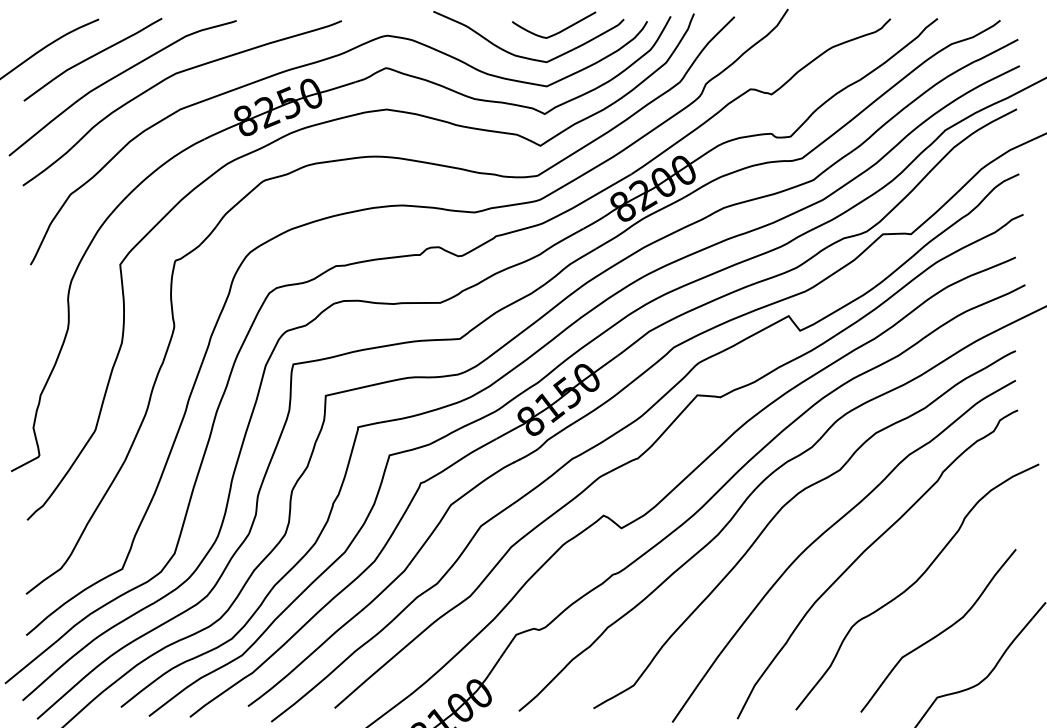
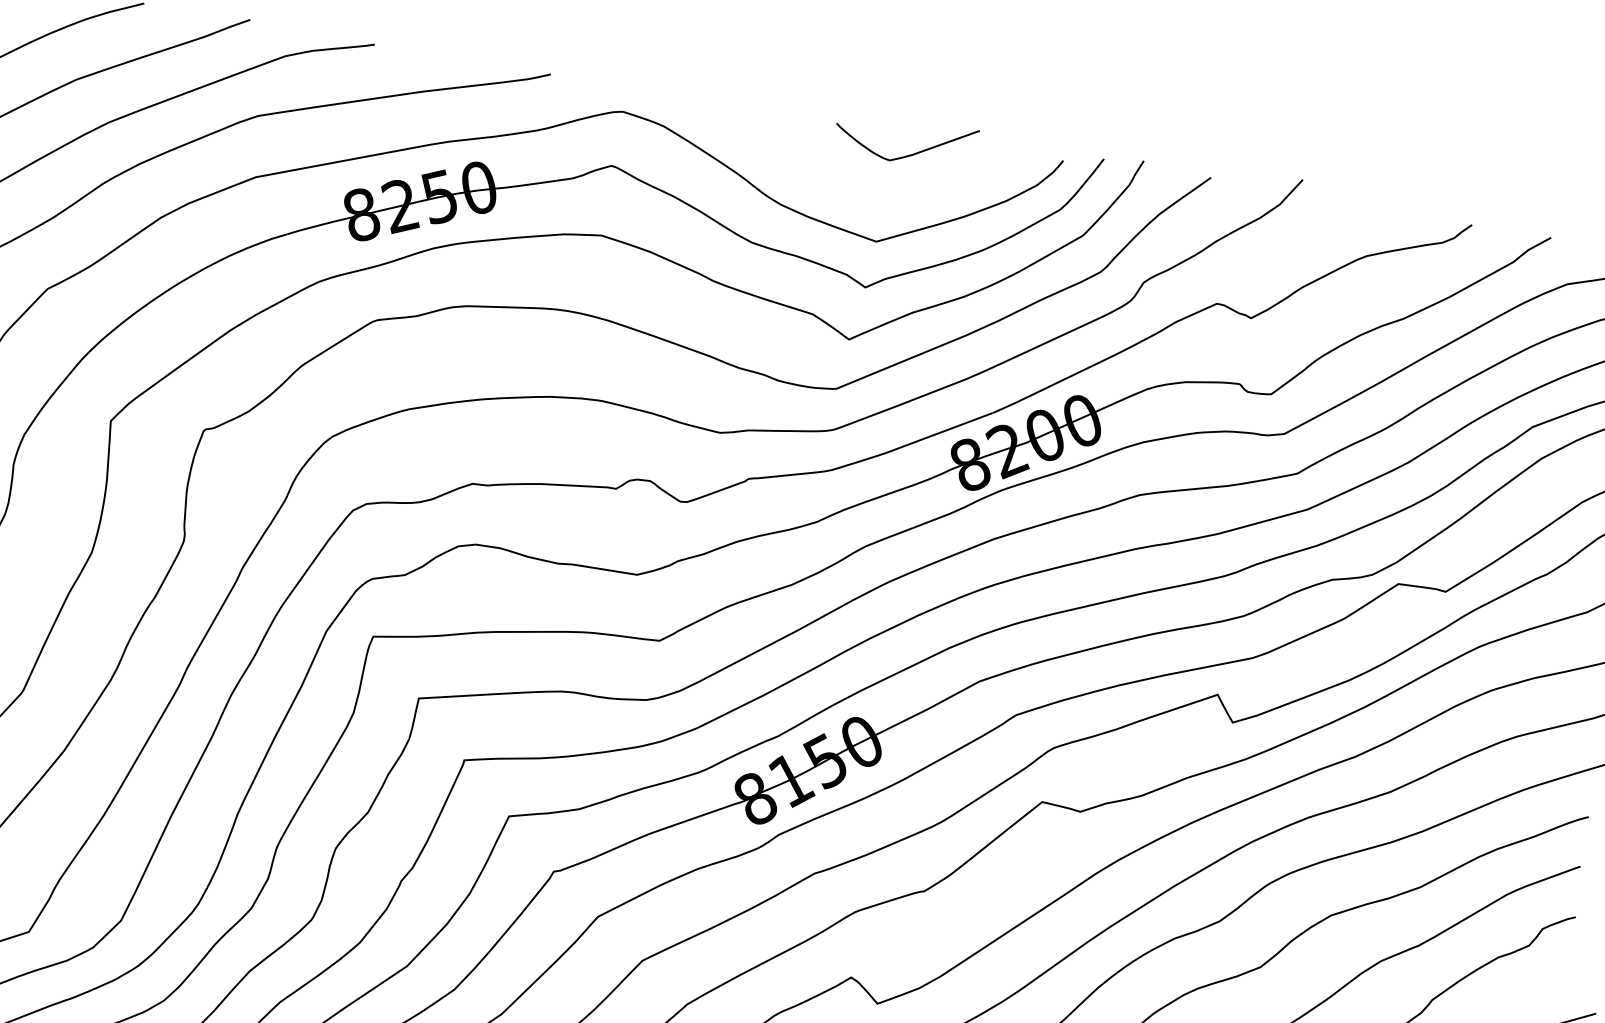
curve: (524, 56) -> (847, 185), removed

